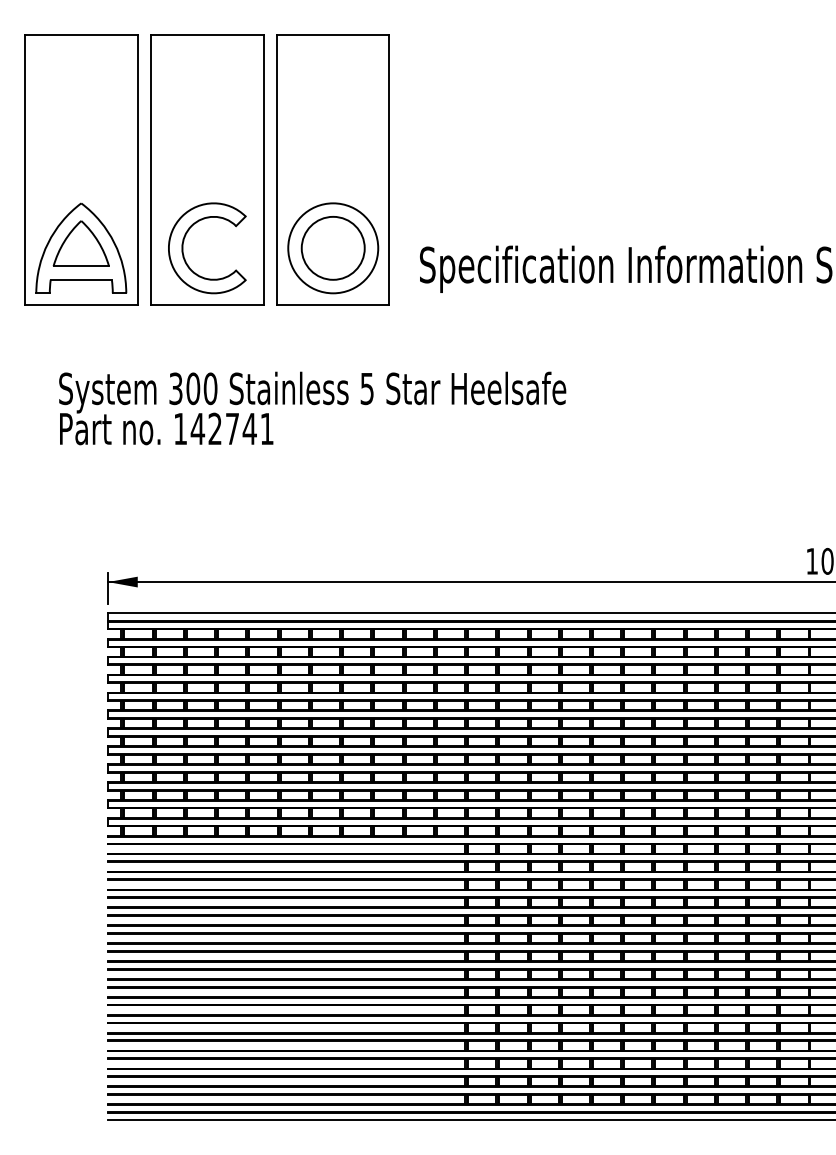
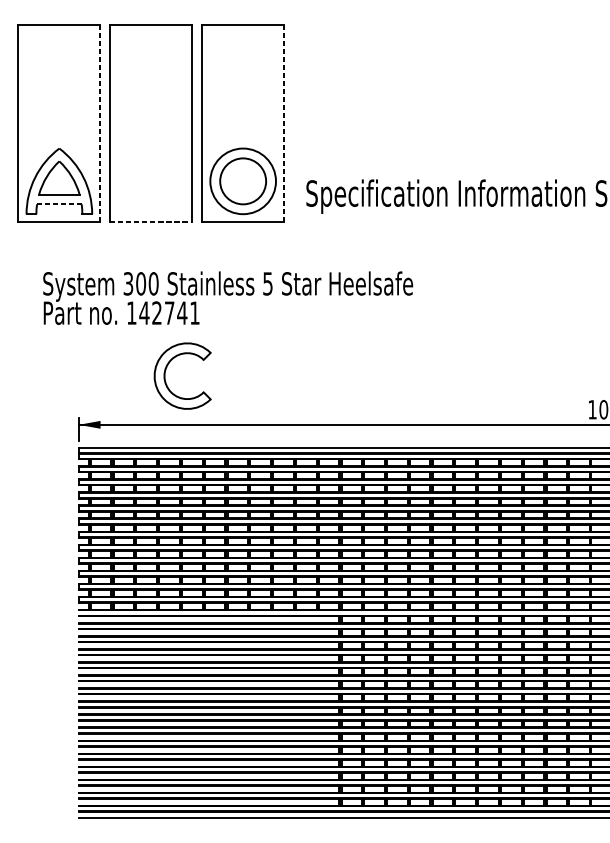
line: (137, 169) -> (100, 123), solid -> dashed
line: (389, 169) -> (284, 123), solid -> dashed
part: (183, 248) -> (165, 376), moved
line: (81, 279) -> (59, 204), solid -> dashed
line: (207, 304) -> (151, 222), solid -> dashed

